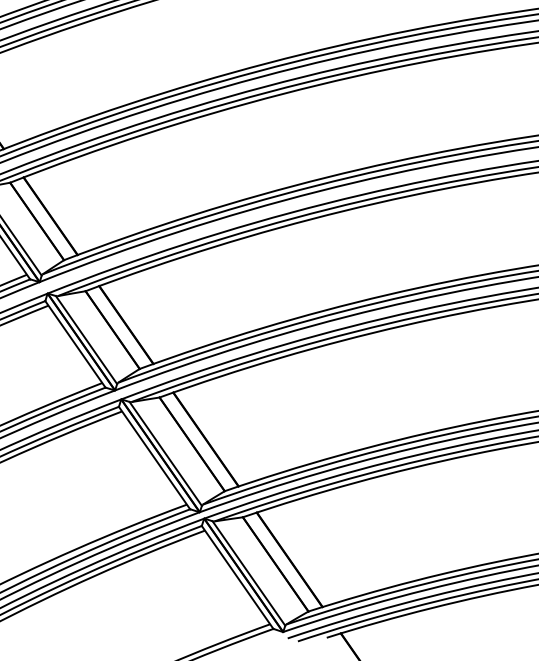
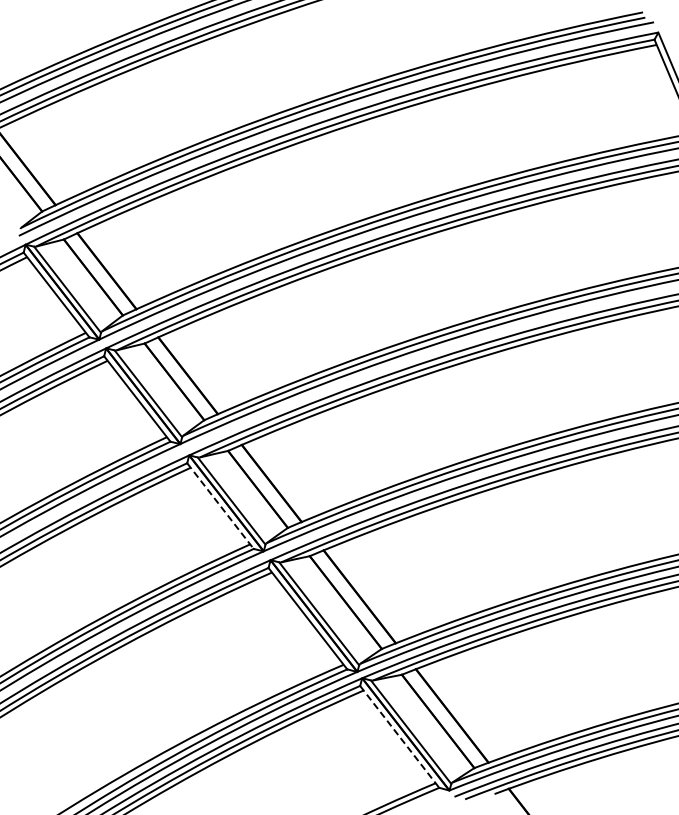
line: (75, 344) -> (220, 506), solid -> dashed
line: (238, 578) -> (400, 737), solid -> dashed

